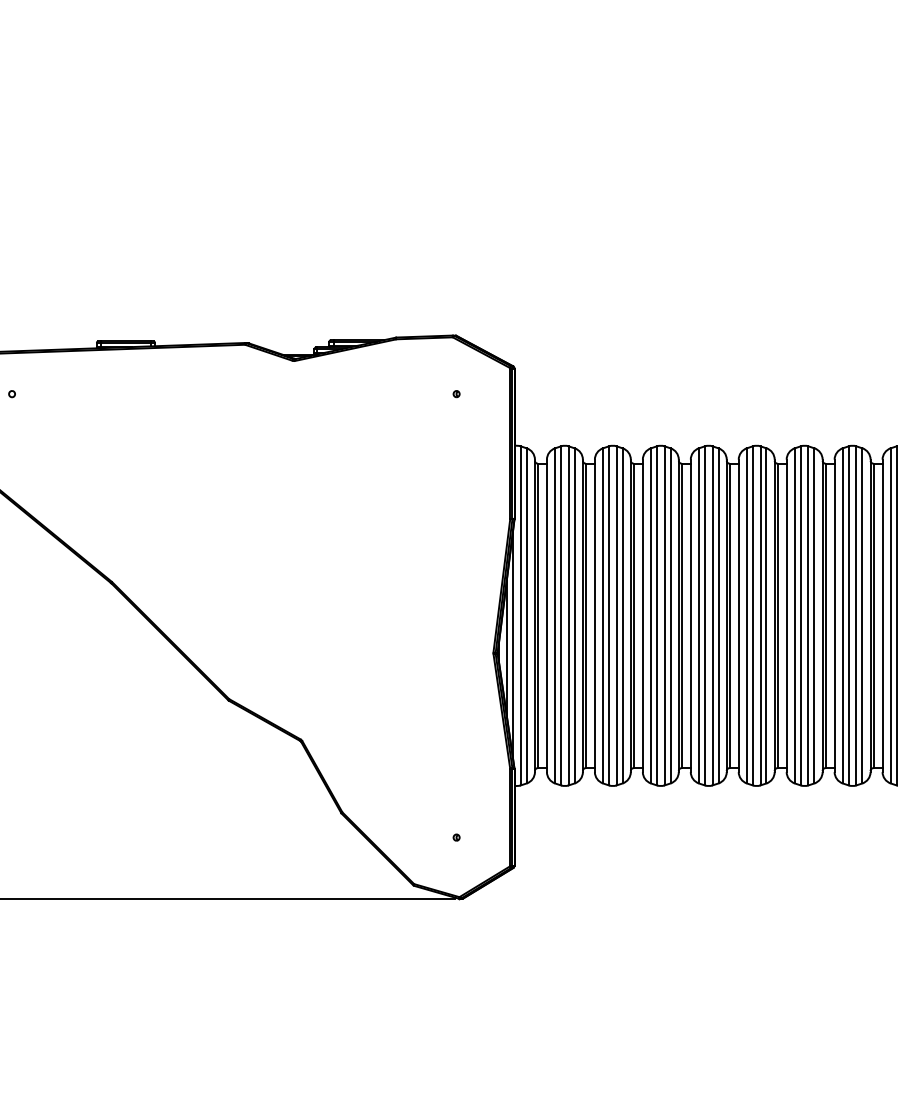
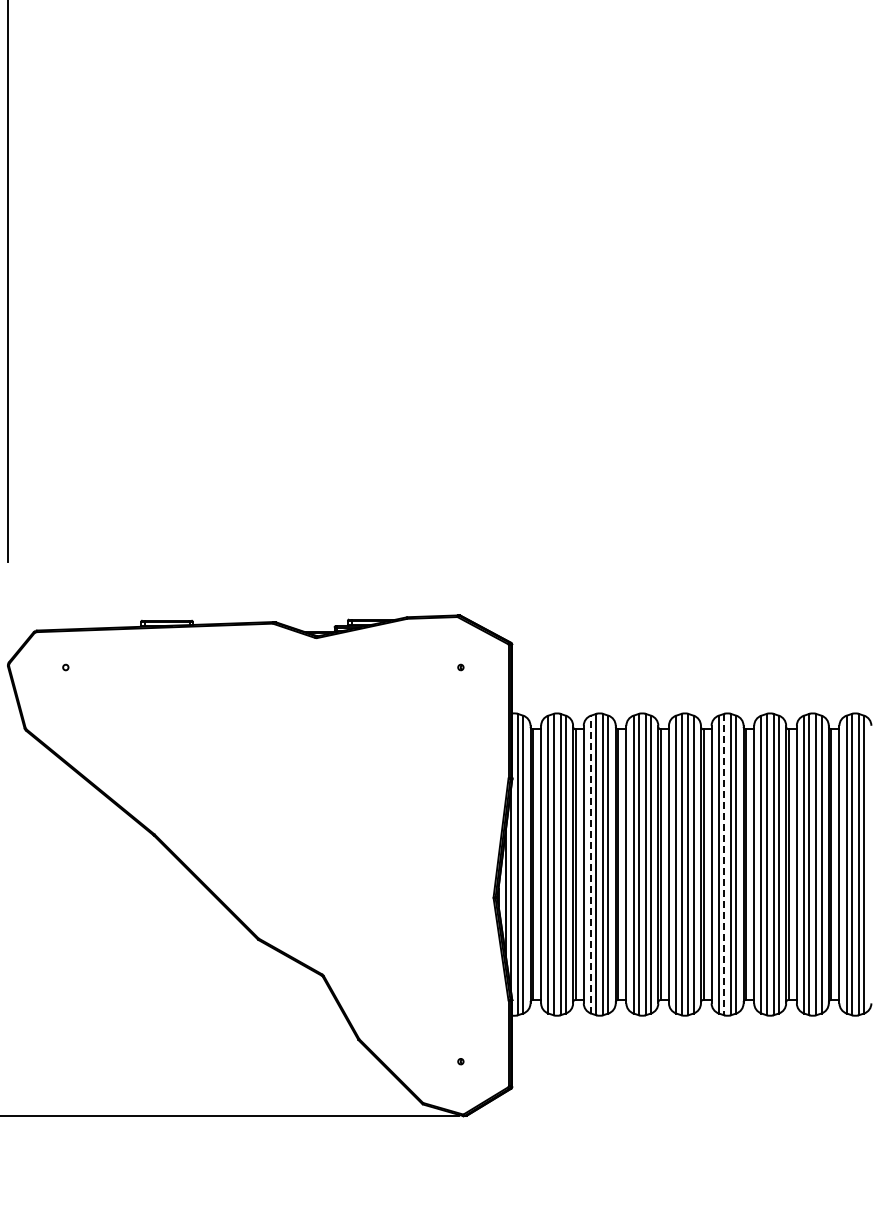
line: (603, 615) -> (591, 864), solid -> dashed
line: (753, 615) -> (724, 864), solid -> dashed

